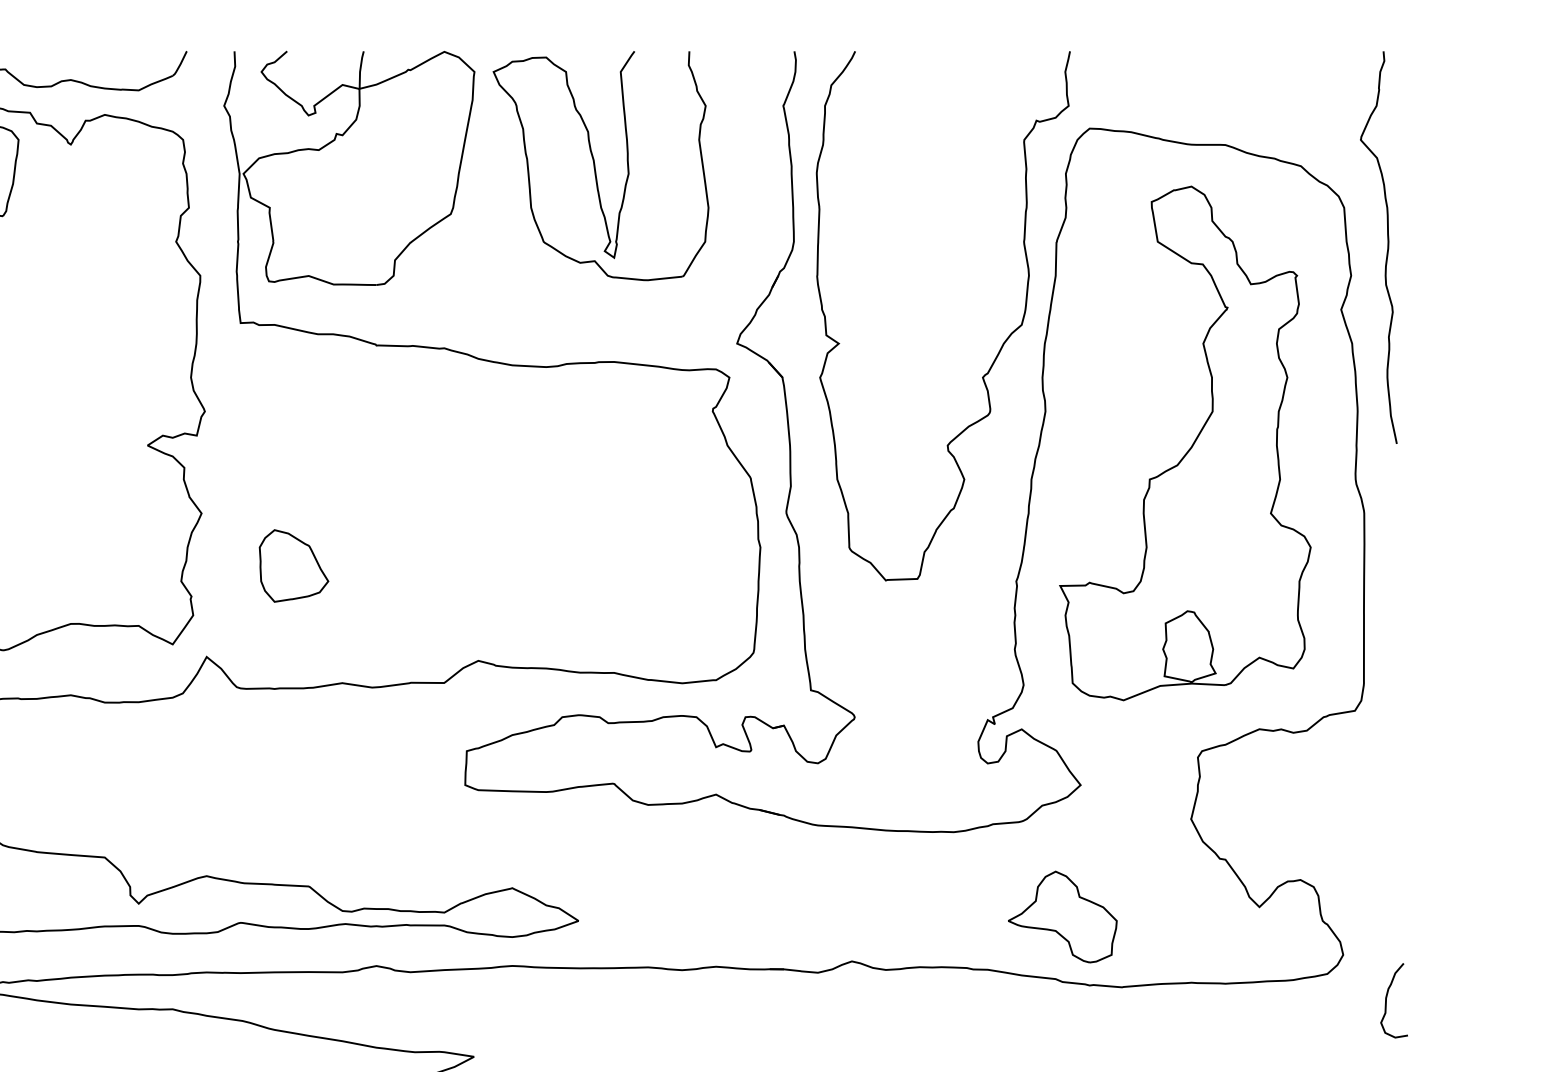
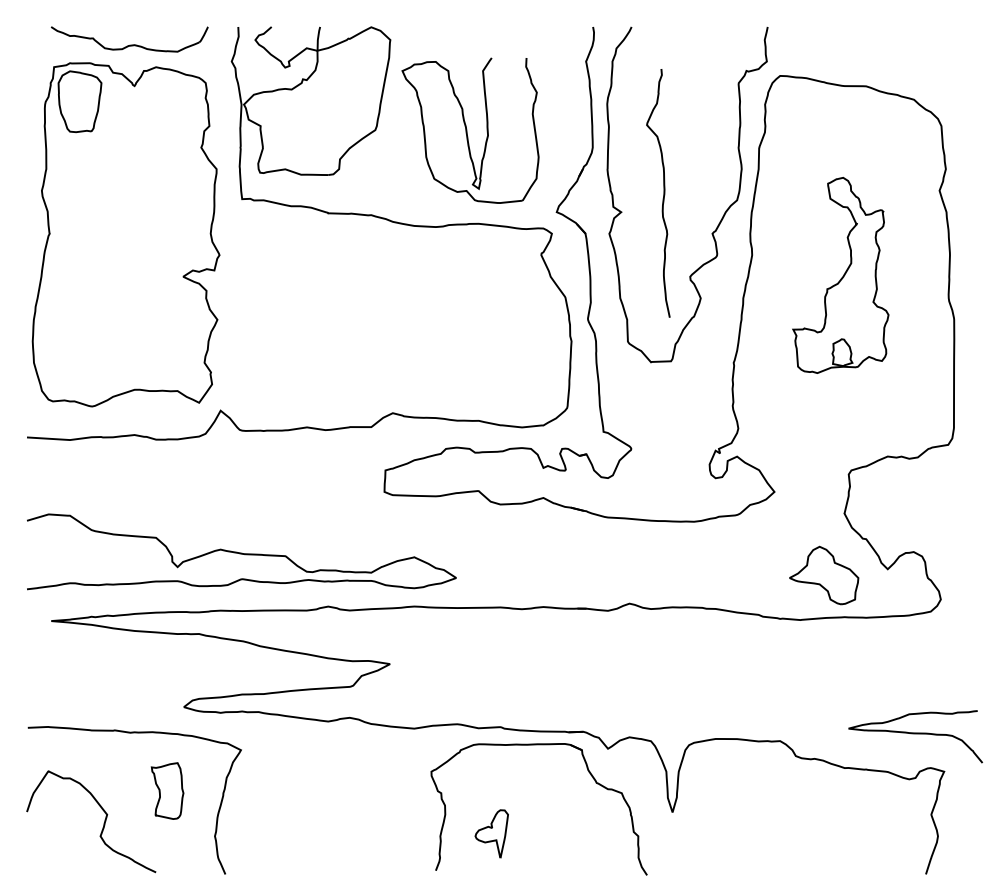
part: (600, 165) -> (470, 130), moved
curve: (1386, 247) -> (663, 193), moved
part: (1184, 443) -> (840, 275), size x0.6
part: (293, 565) -> (275, 352), removed
part: (1063, 916) -> (824, 575), moved
curve: (1388, 997) -> (969, 626), removed

